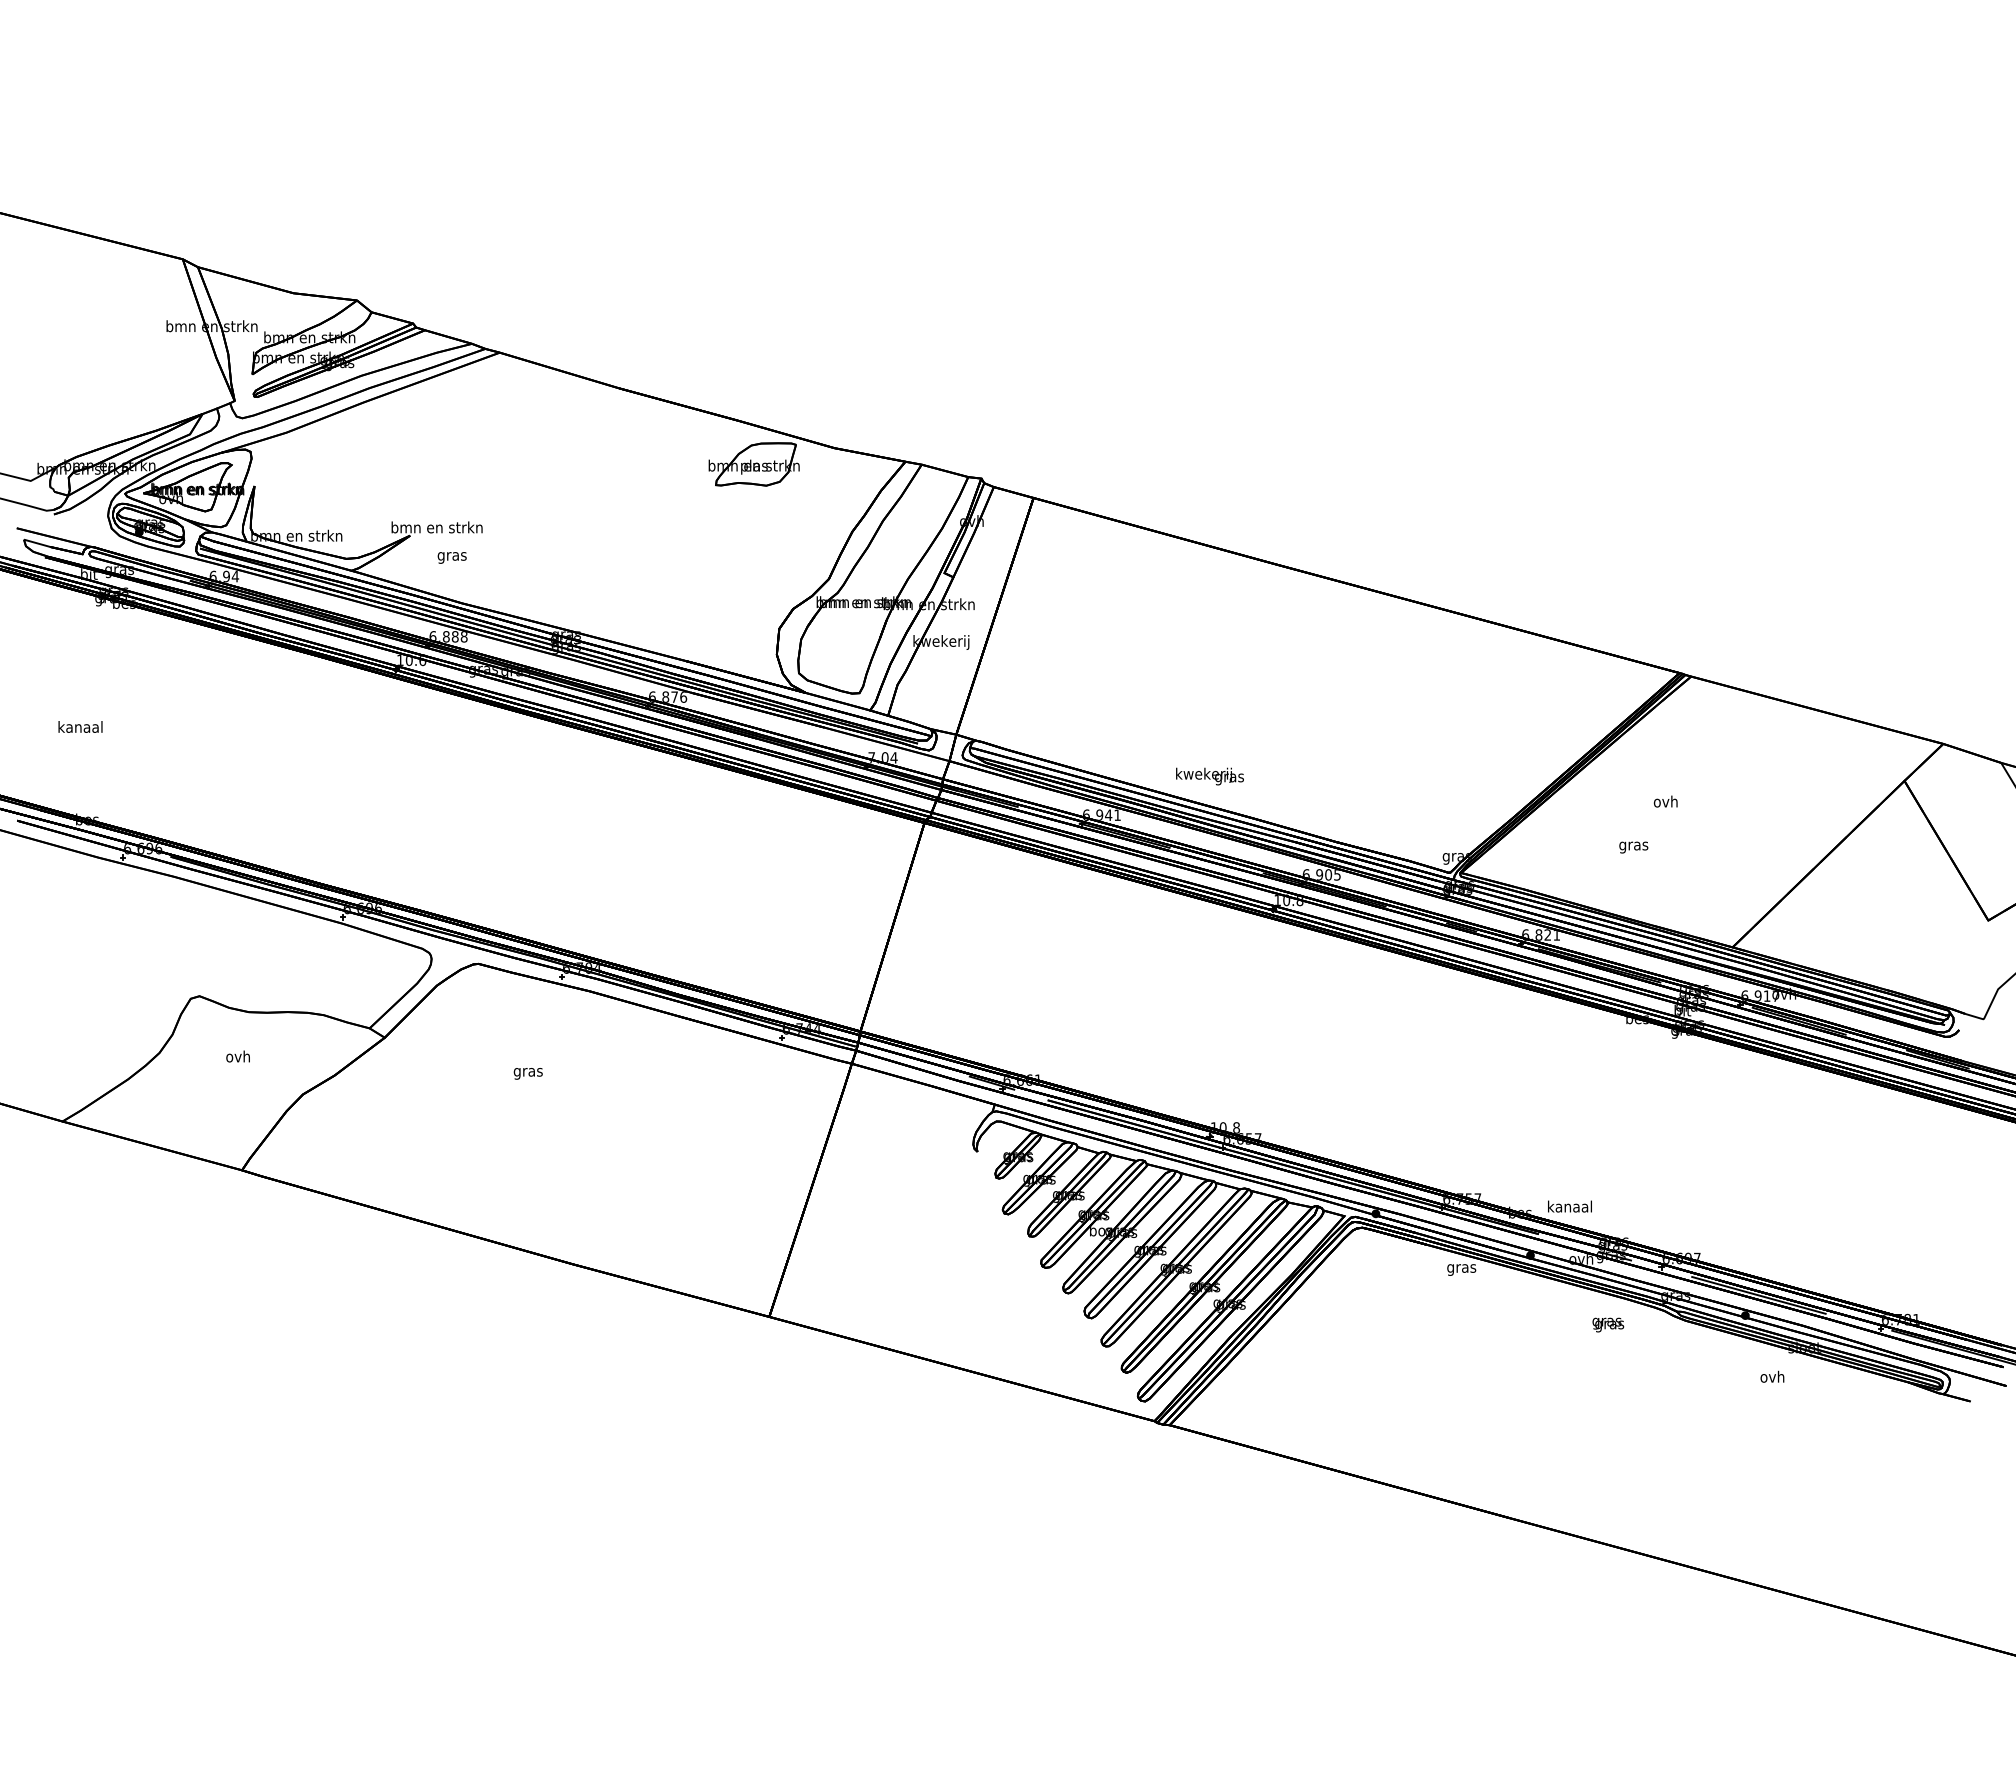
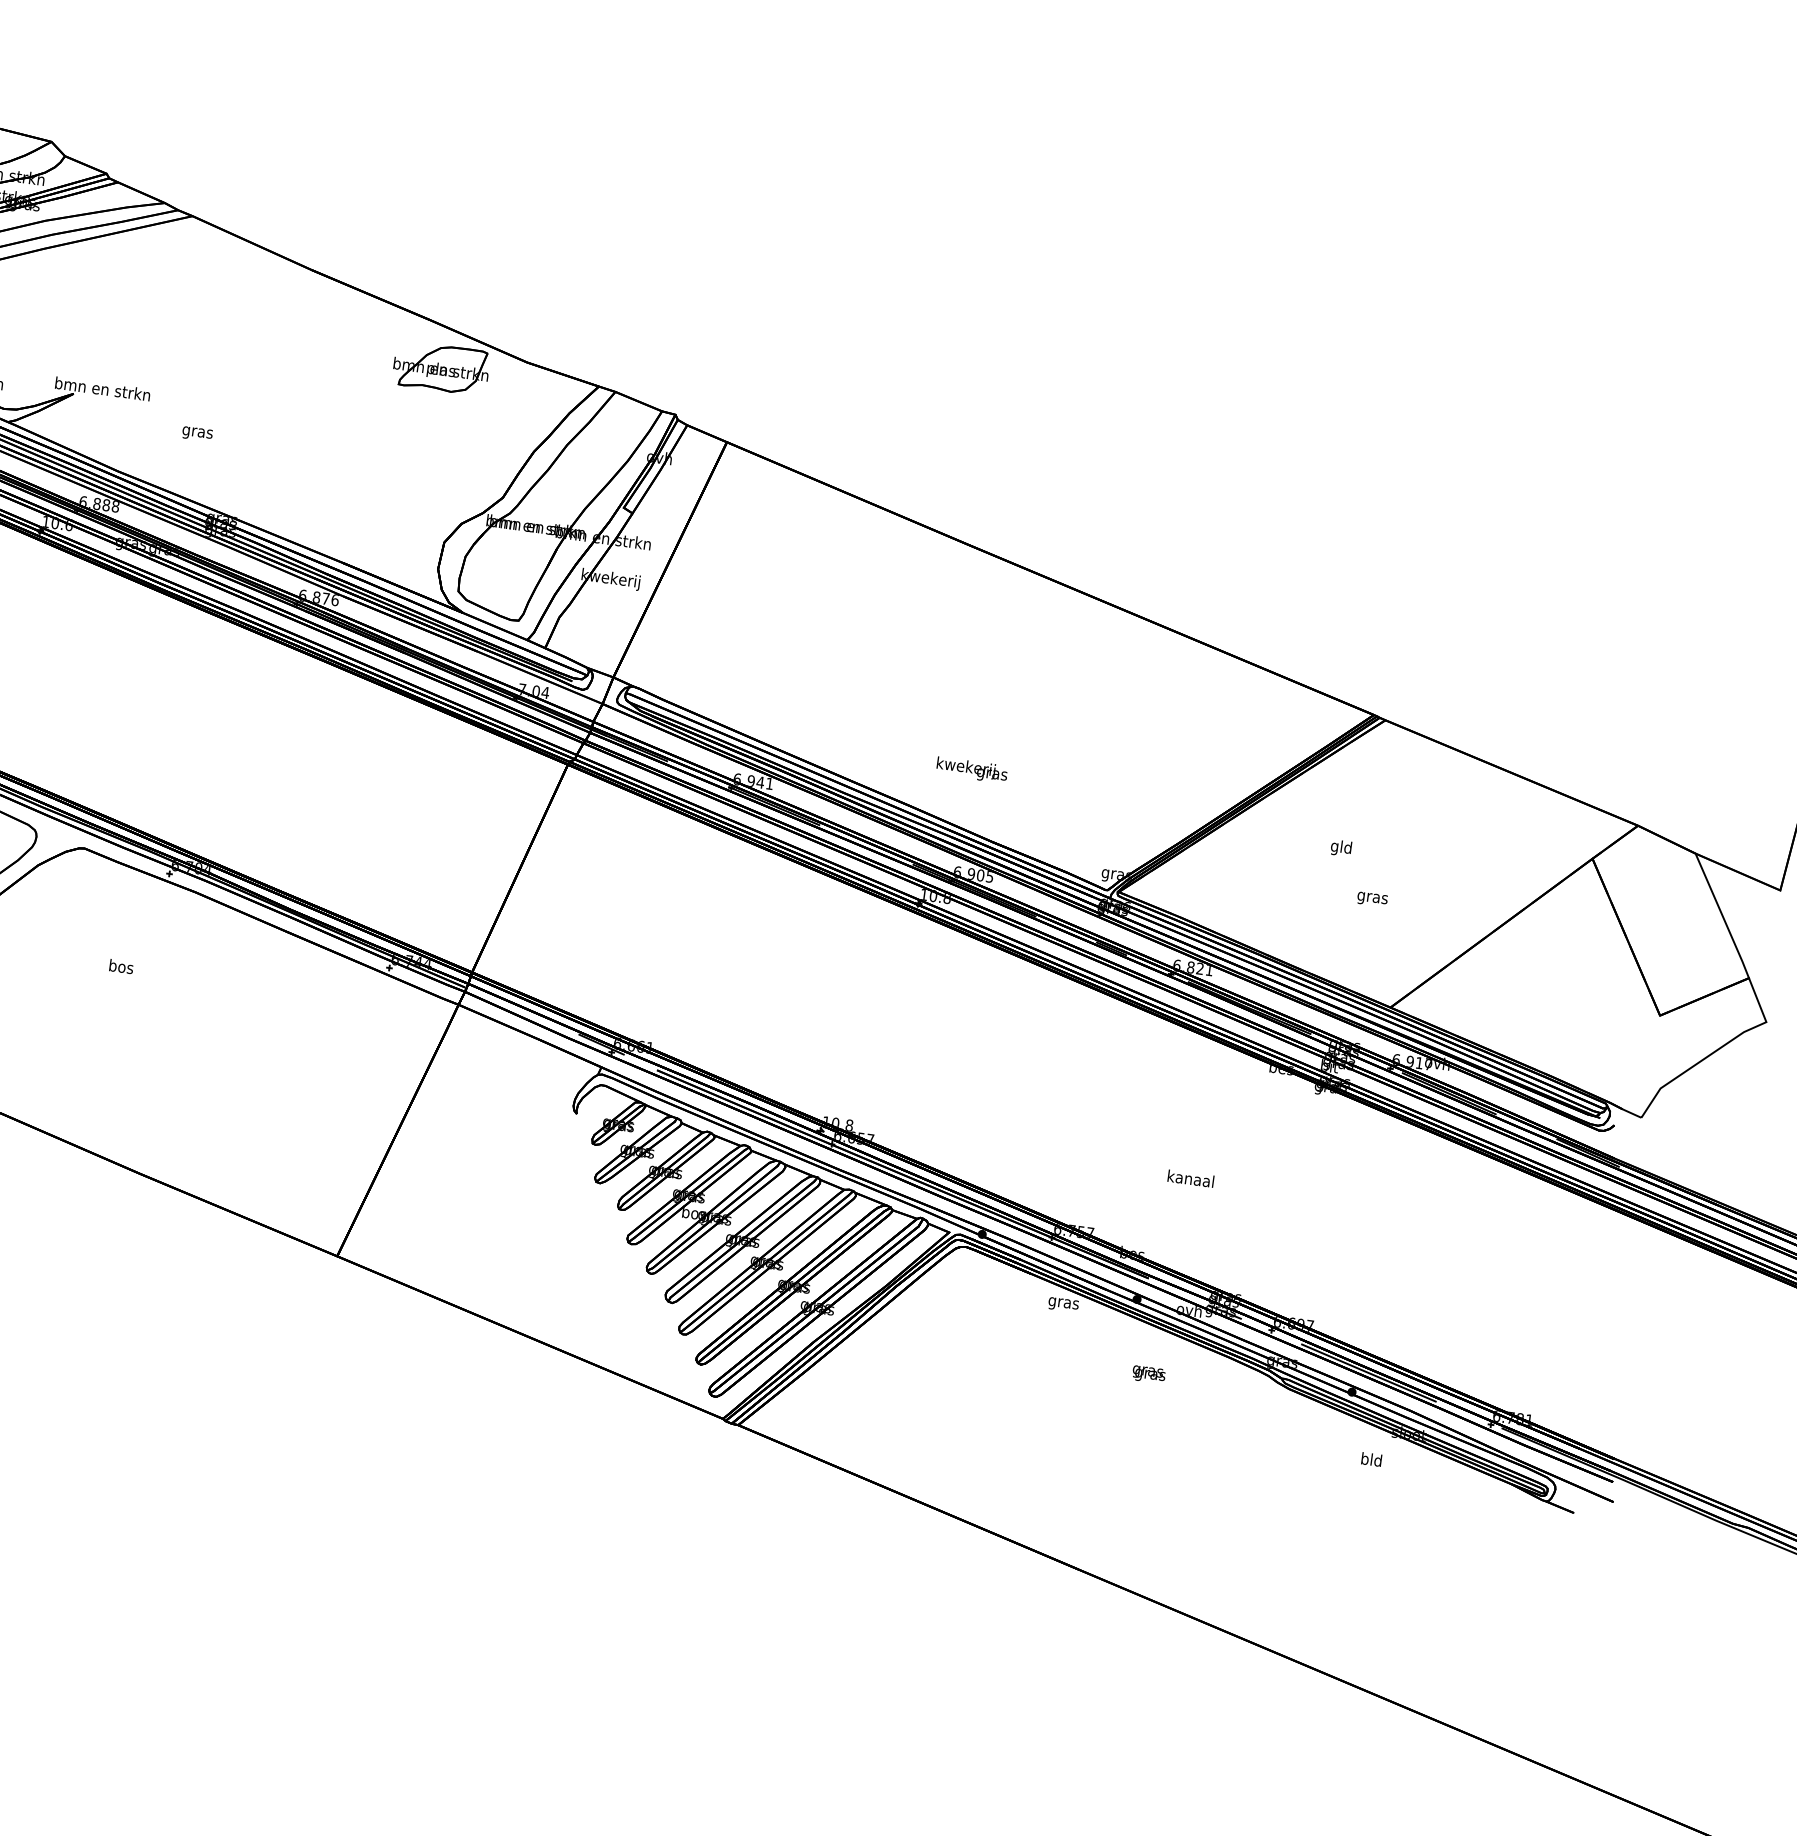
text: (451, 557) -> (196, 433), moved
text: (1209, 776) -> (971, 770), moved
text: (1665, 802) -> (1341, 847), ovh -> gld
text: (1633, 847) -> (1372, 899), moved
text: (527, 1071) -> (120, 967), gras -> bos
text: (1569, 1206) -> (1190, 1178), moved
text: (1608, 1324) -> (1149, 1374), moved
text: (1772, 1376) -> (1371, 1459), ovh -> bld

